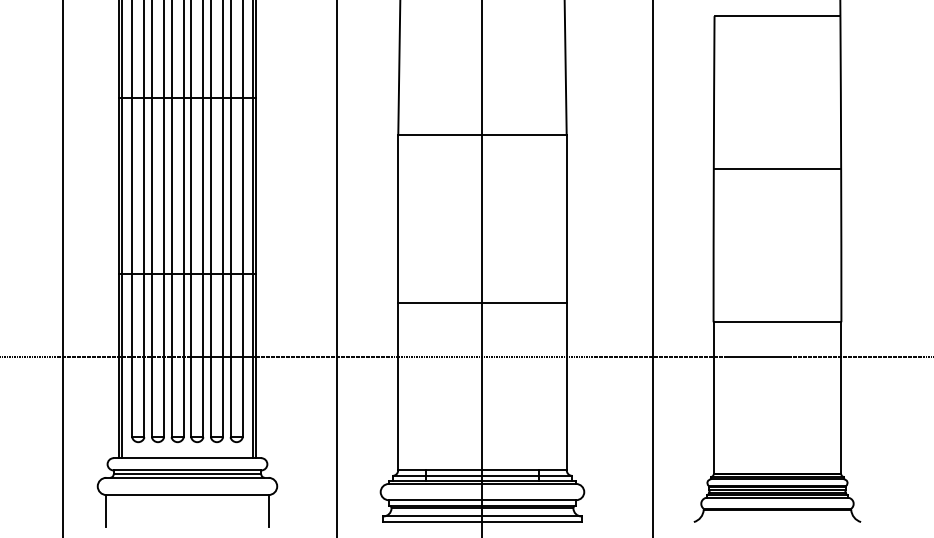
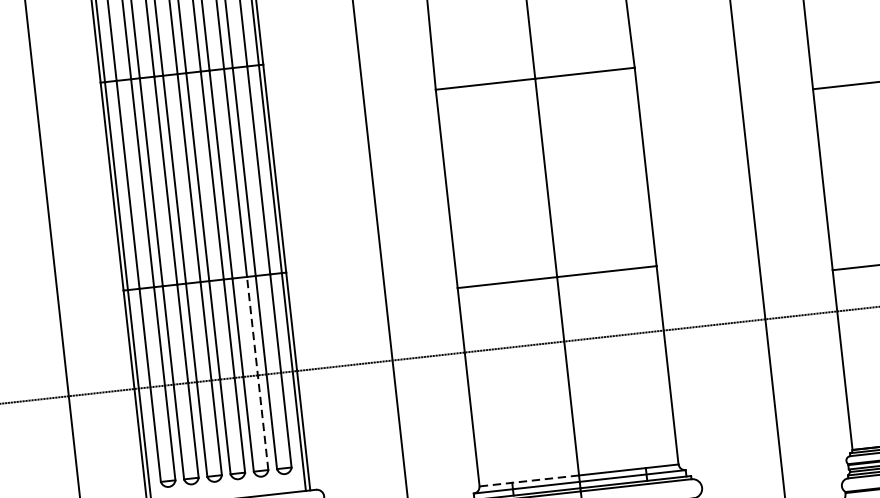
line: (223, 355) -> (258, 373), solid -> dashed
line: (439, 470) -> (528, 481), solid -> dashed

